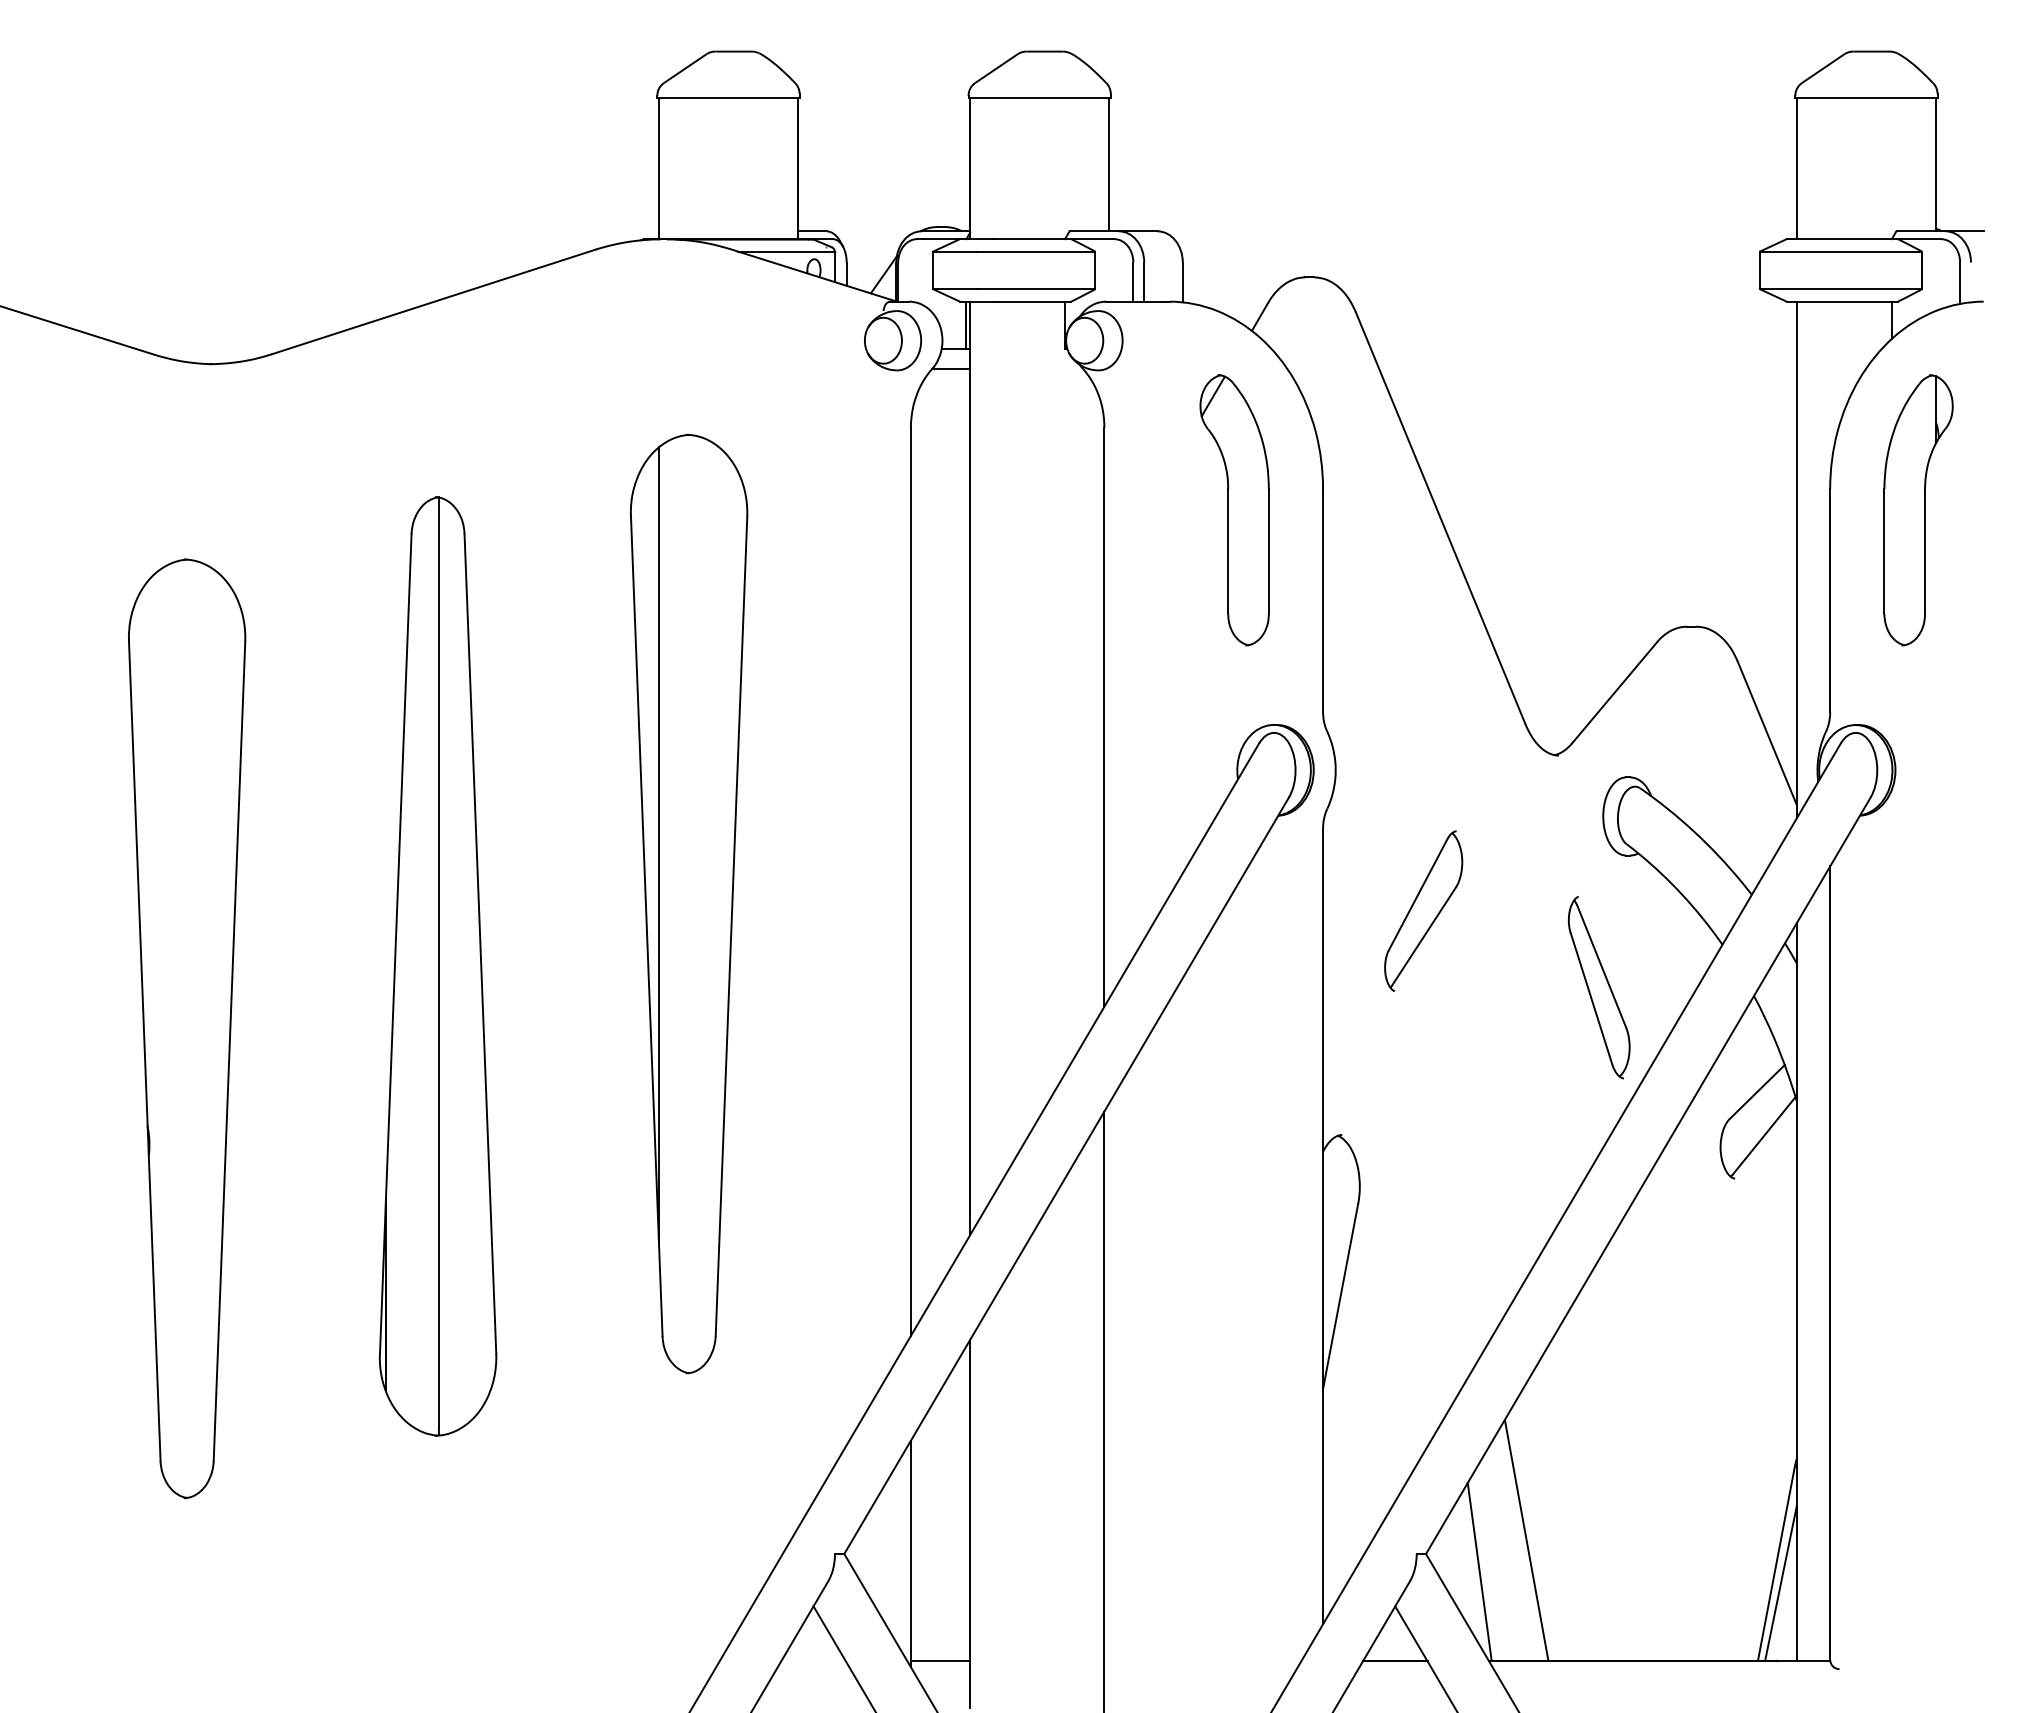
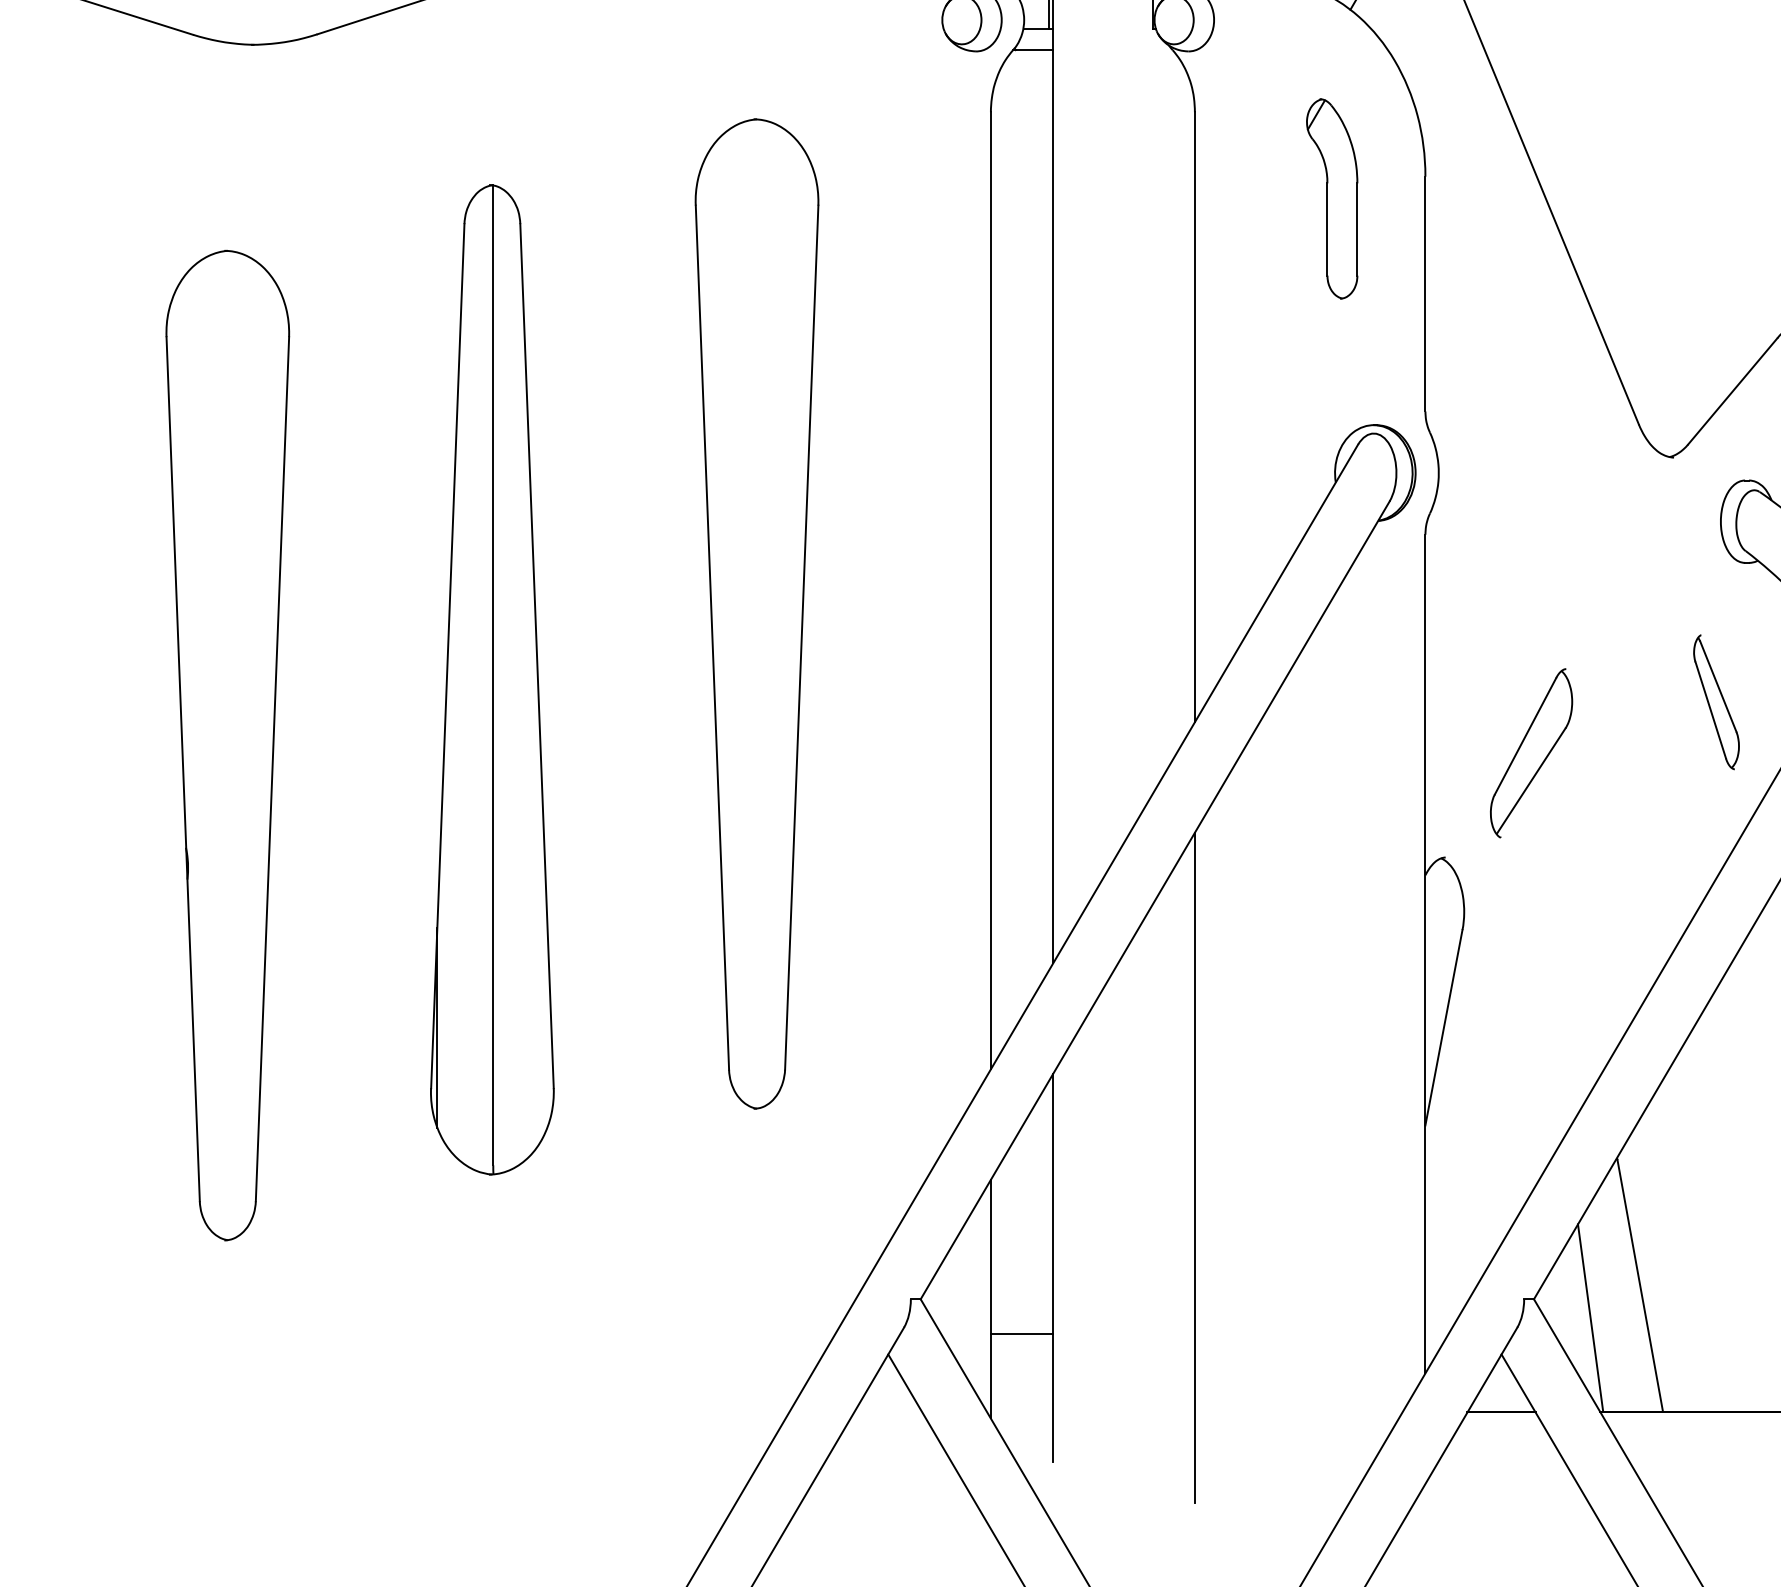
part: (1234, 510) -> (1332, 199), size x0.7
line: (658, 845) -> (724, 552), removed
part: (1423, 910) -> (1531, 752), moved
part: (1598, 987) -> (1715, 702), size x0.7
line: (940, 1660) -> (1022, 1333), moved

